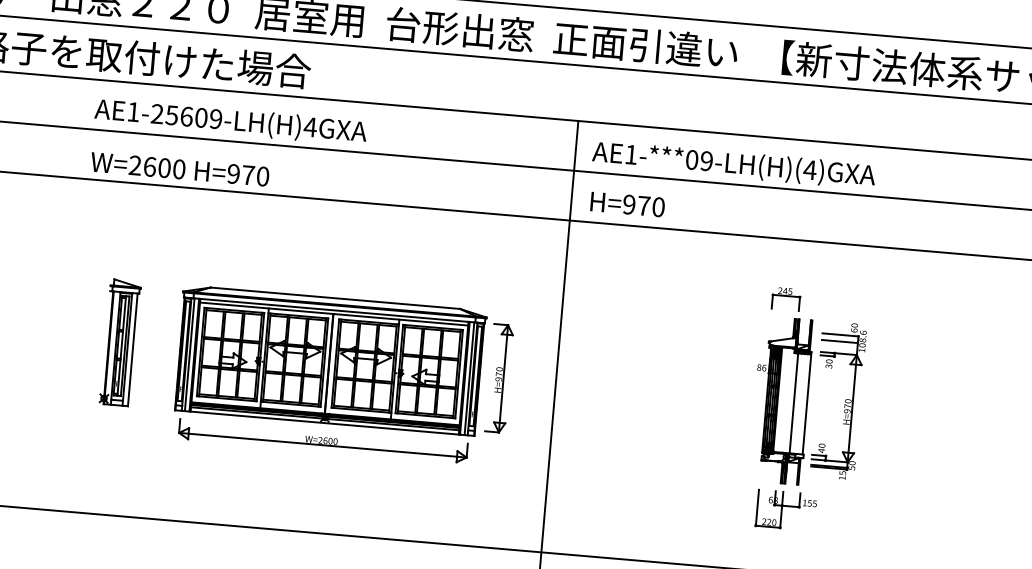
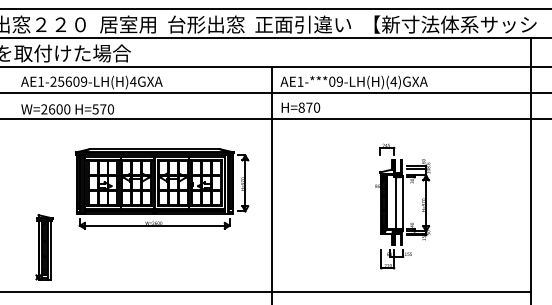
text: (233, 174) -> (95, 109), H=970 -> H=570
text: (628, 204) -> (301, 107), H=970 -> H=870
part: (120, 342) -> (44, 247), moved
part: (341, 374) -> (161, 188), moved

